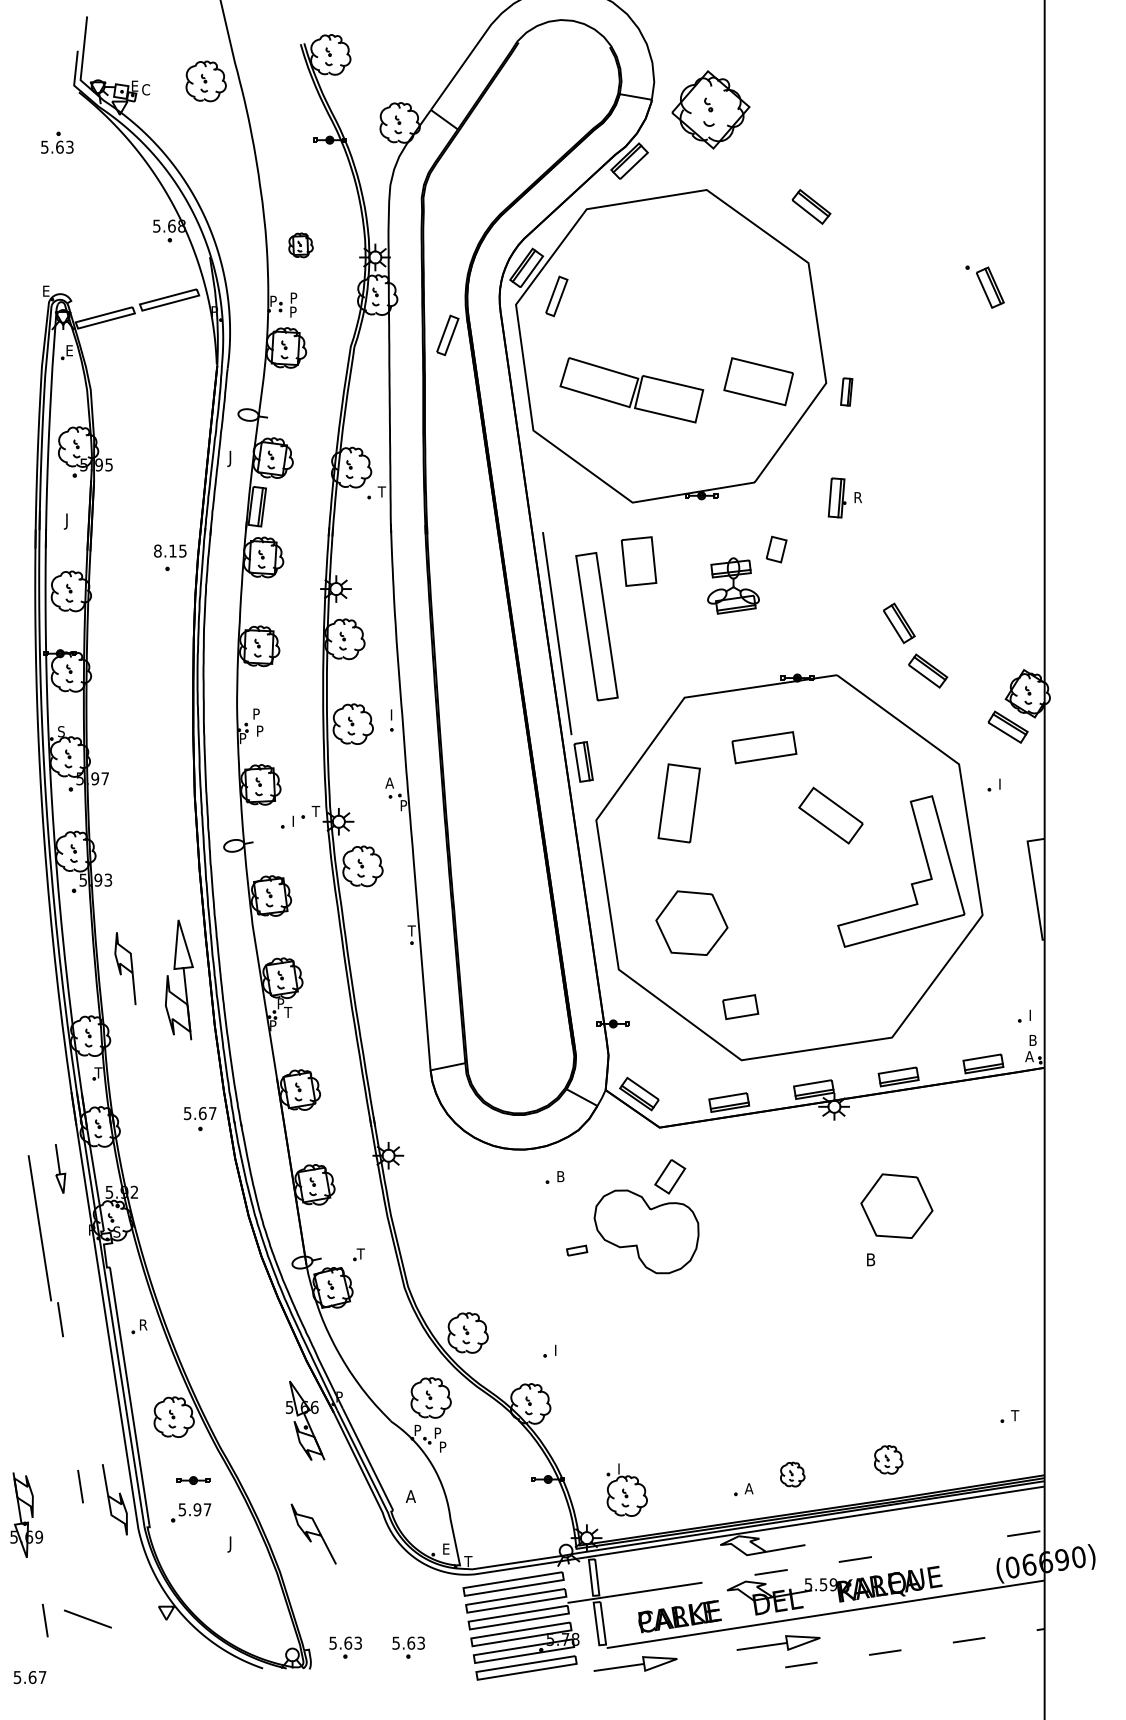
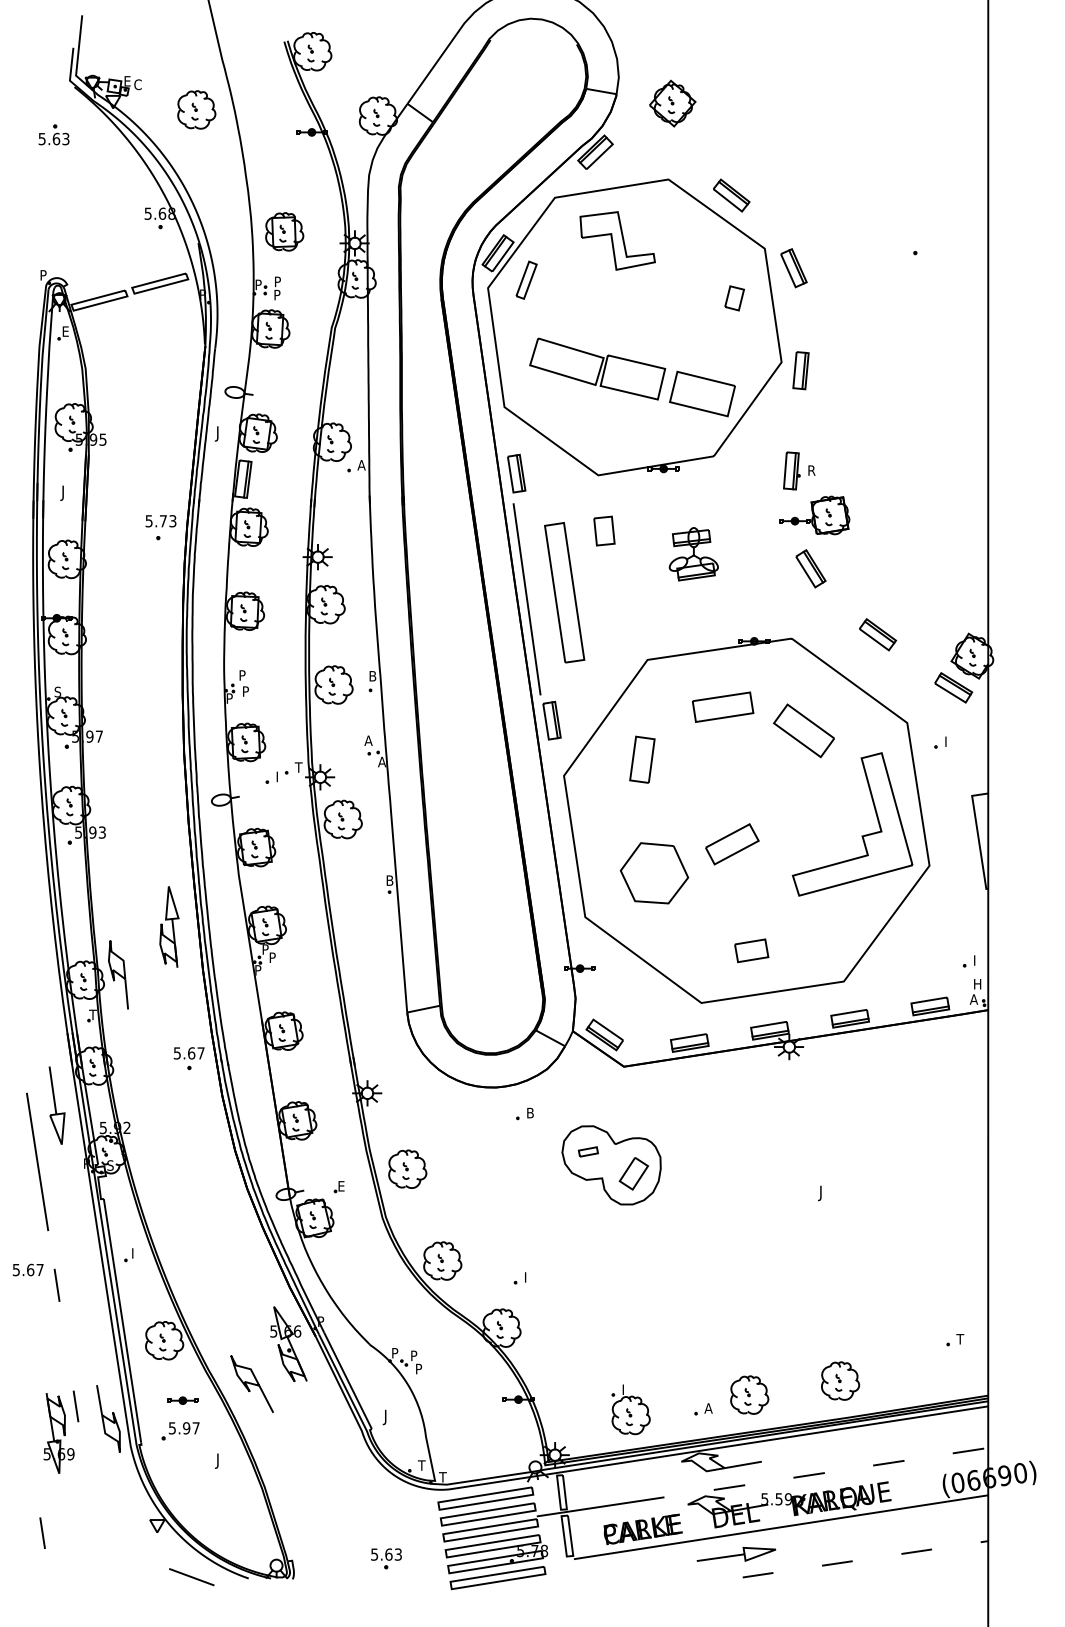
part: (205, 81) -> (196, 110), moved
part: (711, 109) -> (673, 103), size x0.62
part: (811, 206) -> (731, 195), moved
part: (300, 245) -> (284, 232), size x1.67
part: (652, 254) -> (617, 240), added
part: (990, 287) -> (794, 268), moved
text: (46, 290) -> (43, 274), E -> P
part: (447, 335) -> (423, 317), removed
part: (758, 381) -> (702, 393), moved
part: (846, 391) -> (800, 370), size x1.43
text: (381, 491) -> (360, 464), T -> A
part: (546, 500) -> (516, 473), added
part: (860, 544) -> (813, 514), added
part: (776, 549) -> (734, 298), moved
text: (170, 550) -> (161, 520), 8.15 -> 5.73
part: (638, 561) -> (603, 531), size x0.62
part: (899, 623) -> (811, 568), moved
text: (394, 714) -> (373, 675), I -> B
part: (678, 802) -> (641, 759), size x0.62
text: (403, 805) -> (381, 761), P -> A
part: (830, 815) -> (803, 730), moved
part: (774, 892) -> (732, 844), added
text: (411, 930) -> (389, 880), T -> B
part: (125, 968) -> (118, 974), moved
part: (178, 979) -> (168, 926), size x0.71
part: (740, 1006) -> (751, 950), moved
text: (288, 1012) -> (272, 957), T -> P
text: (1034, 1039) -> (978, 983), B -> H
part: (60, 1168) -> (57, 1105), size x1.67
part: (670, 1176) -> (634, 1173), moved
part: (896, 1205) -> (848, 1140), removed
part: (577, 1250) -> (588, 1151), moved
text: (360, 1253) -> (340, 1185), T -> E
text: (869, 1261) -> (822, 1193), B -> J
line: (60, 1319) -> (57, 1285), moved
text: (144, 1324) -> (136, 1253), R -> I
part: (430, 1397) -> (407, 1168), moved
part: (888, 1459) -> (840, 1380), size x1.43
part: (792, 1474) -> (749, 1394), size x1.67
part: (626, 1489) -> (630, 1409), moved
text: (409, 1498) -> (387, 1417), A -> J
part: (26, 1514) -> (58, 1432), moved
part: (313, 1533) -> (251, 1383), moved
line: (939, 1546) -> (888, 1463), added
text: (445, 1548) -> (421, 1464), E -> T
line: (87, 1618) -> (191, 1576), moved
part: (345, 1647) -> (326, 1558), removed
part: (635, 1663) -> (601, 1573), removed
text: (29, 1677) -> (27, 1270), moved

